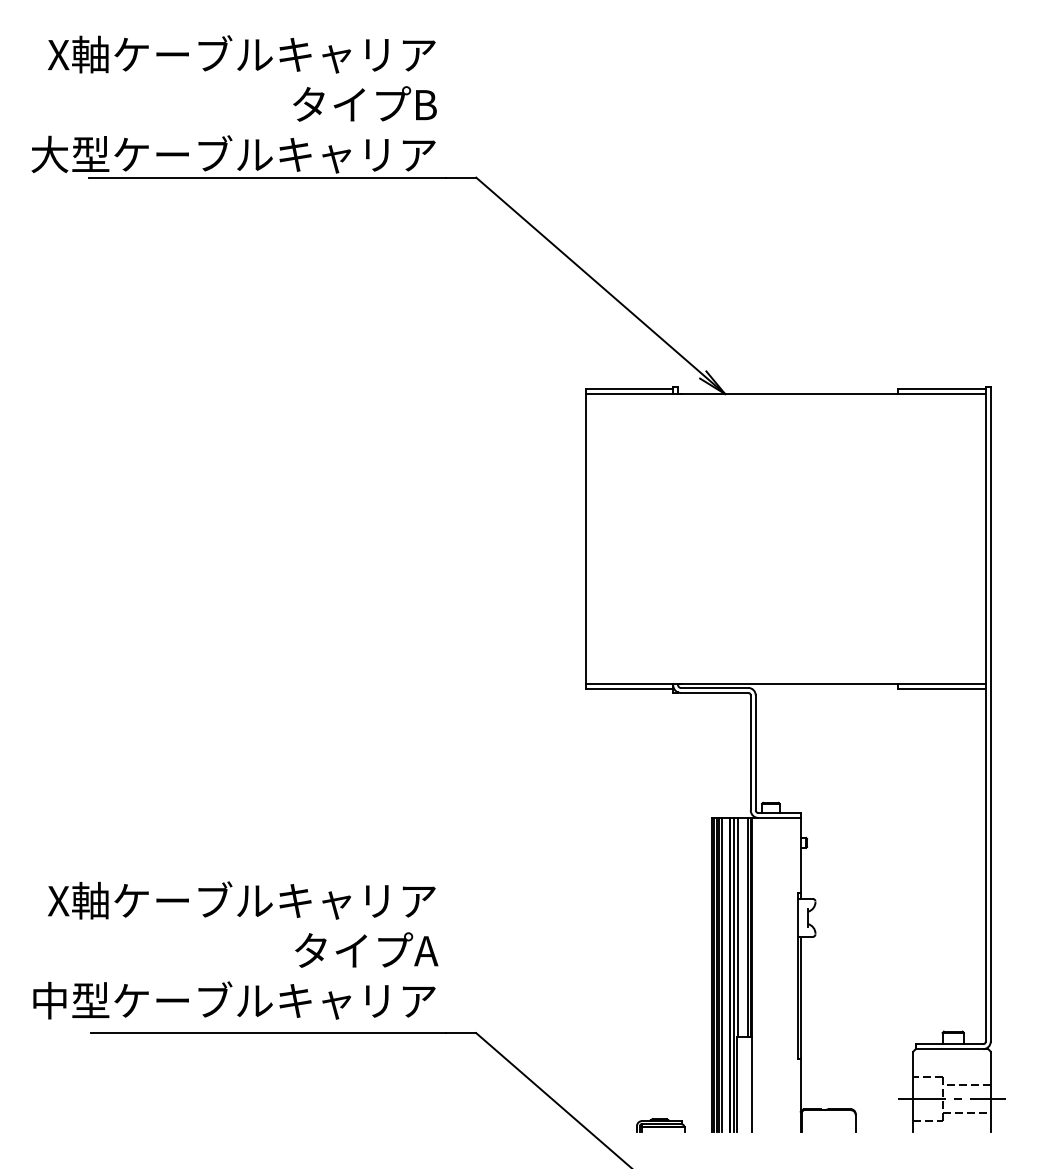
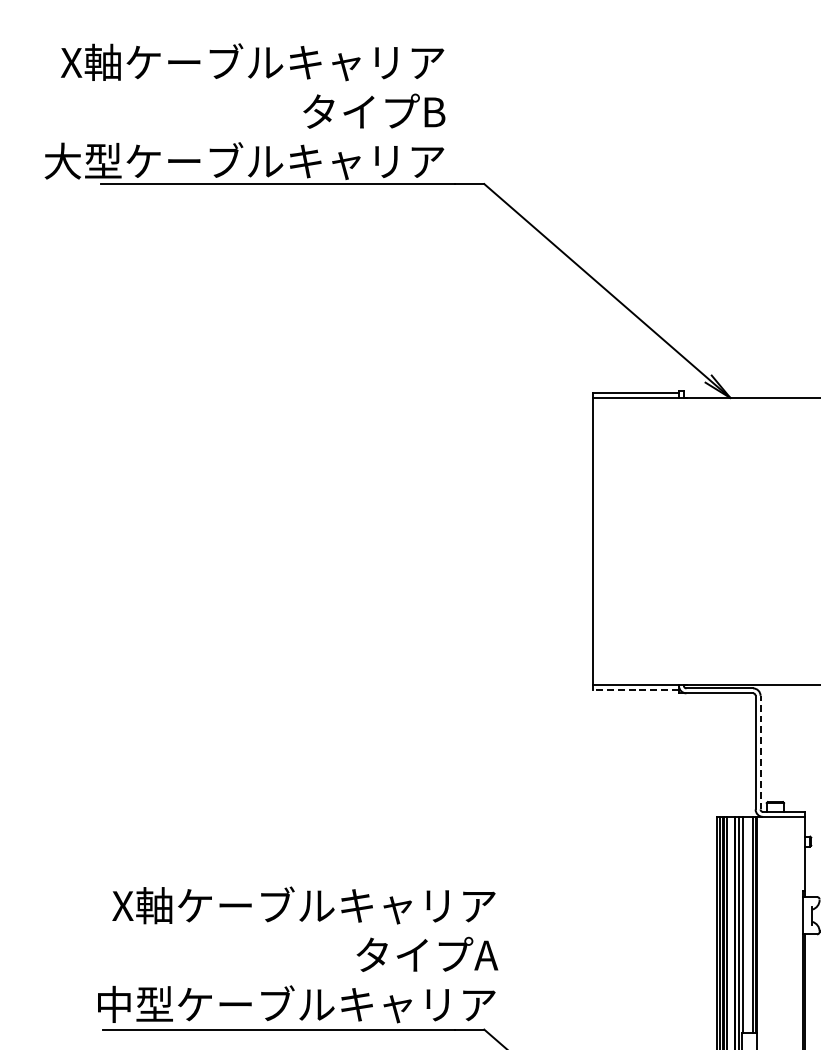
line: (629, 689) -> (635, 689), solid -> dashed
line: (755, 752) -> (760, 752), solid -> dashed
text: (235, 950) -> (297, 954), moved

